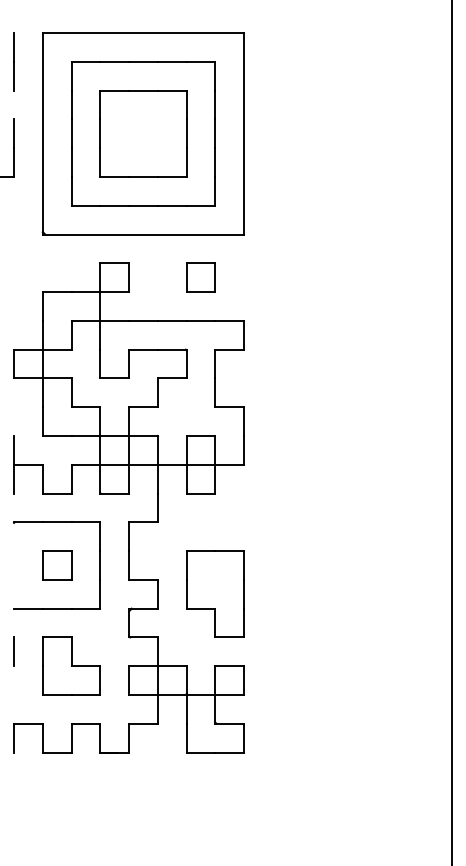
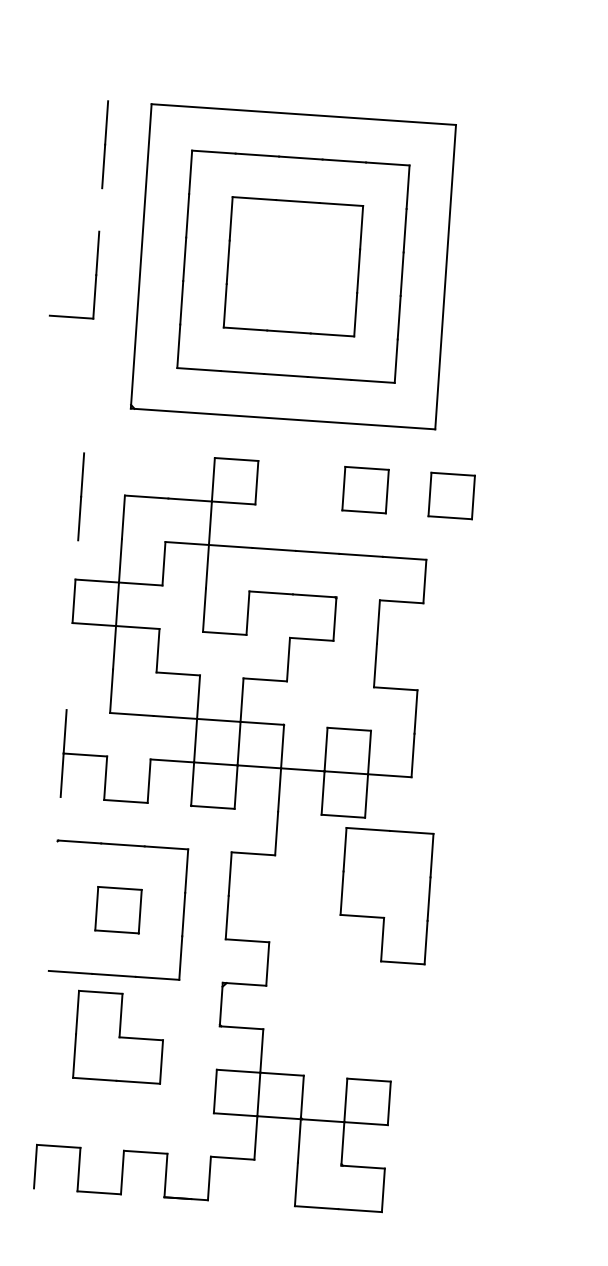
part: (257, 277) -> (450, 495), added
line: (13, 294) -> (80, 496), added
part: (215, 593) -> (385, 894), moved
line: (14, 651) -> (45, 1035), removed
part: (71, 665) -> (119, 1036), moved

